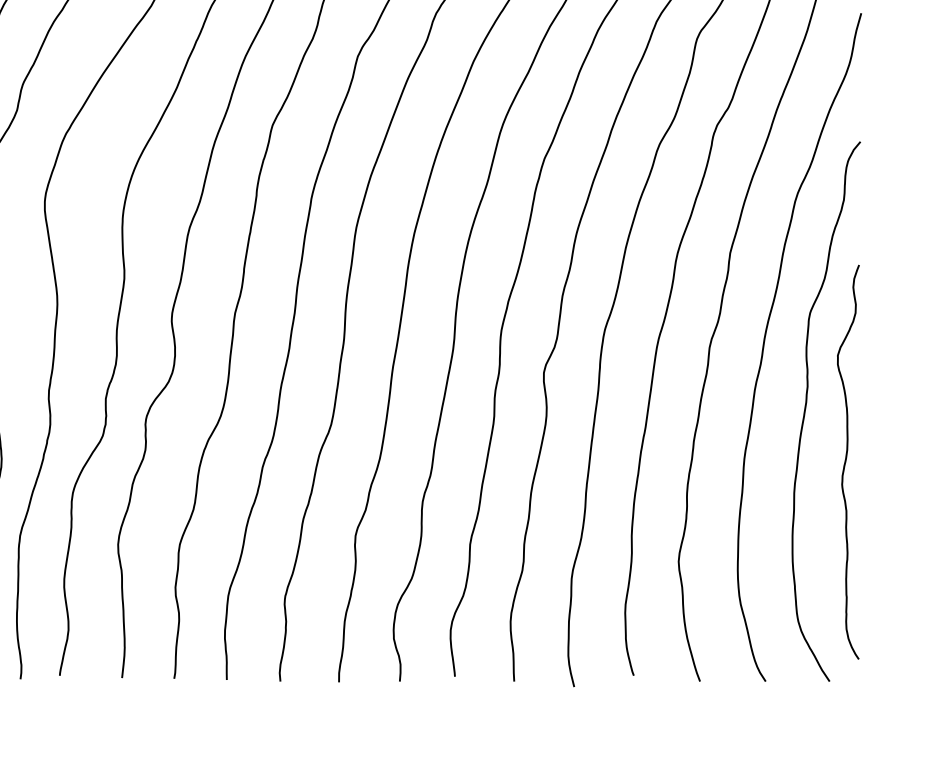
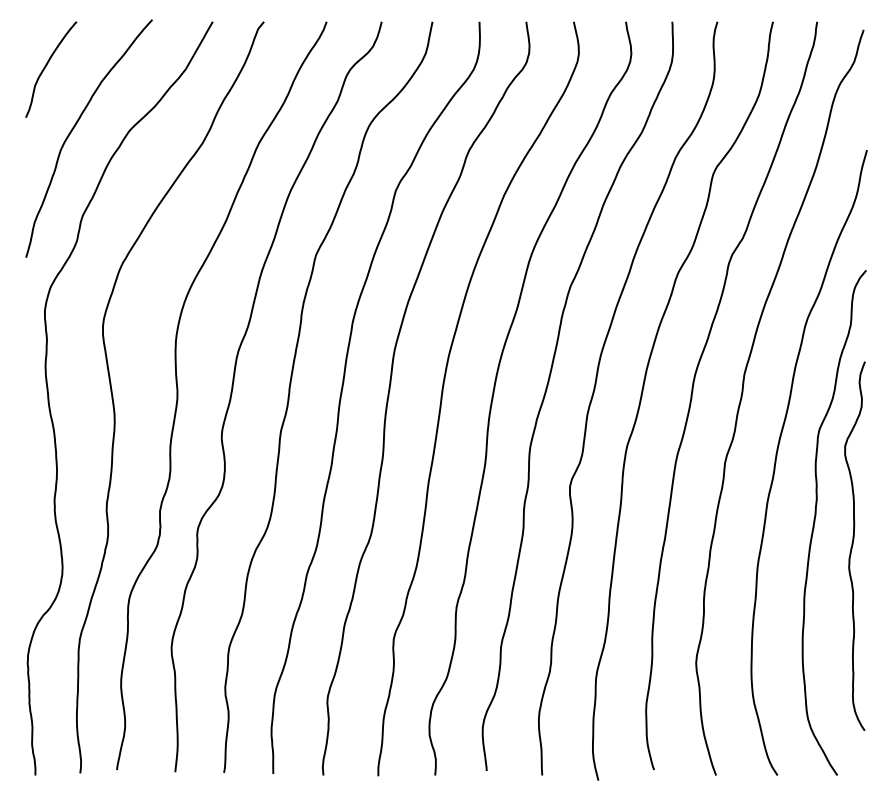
curve: (846, 461) -> (853, 545), moved

